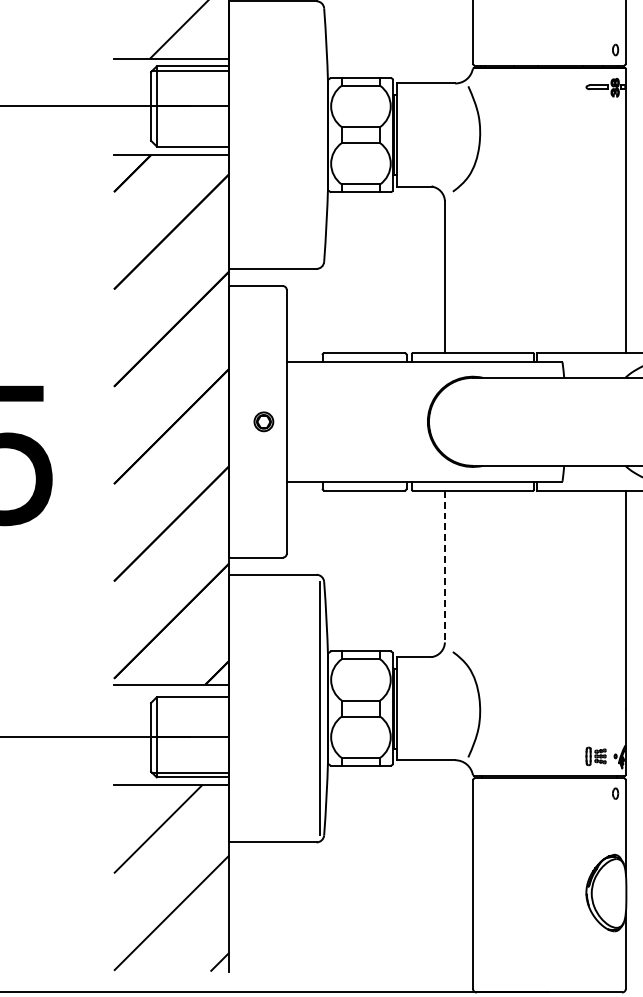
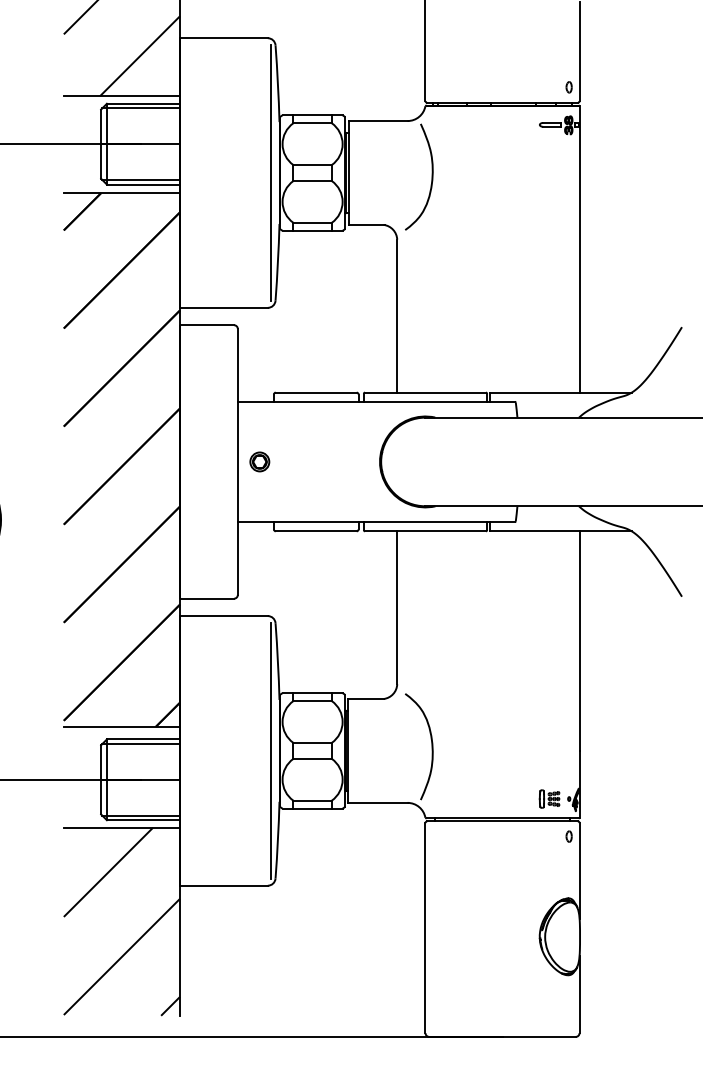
line: (320, 134) -> (271, 172), added
line: (191, 141) -> (141, 179), added
part: (263, 421) -> (259, 461), moved
line: (445, 567) -> (397, 608), dashed -> solid
line: (191, 702) -> (141, 744), added

